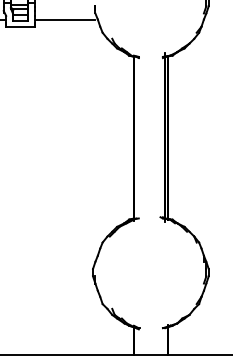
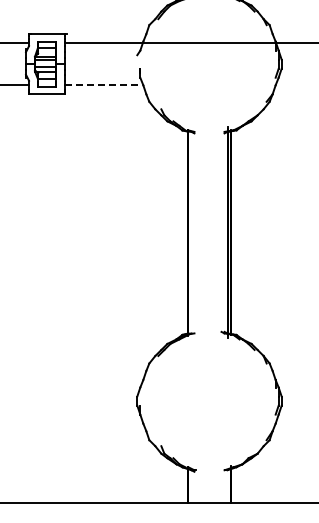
line: (65, 19) -> (102, 85), solid -> dashed

